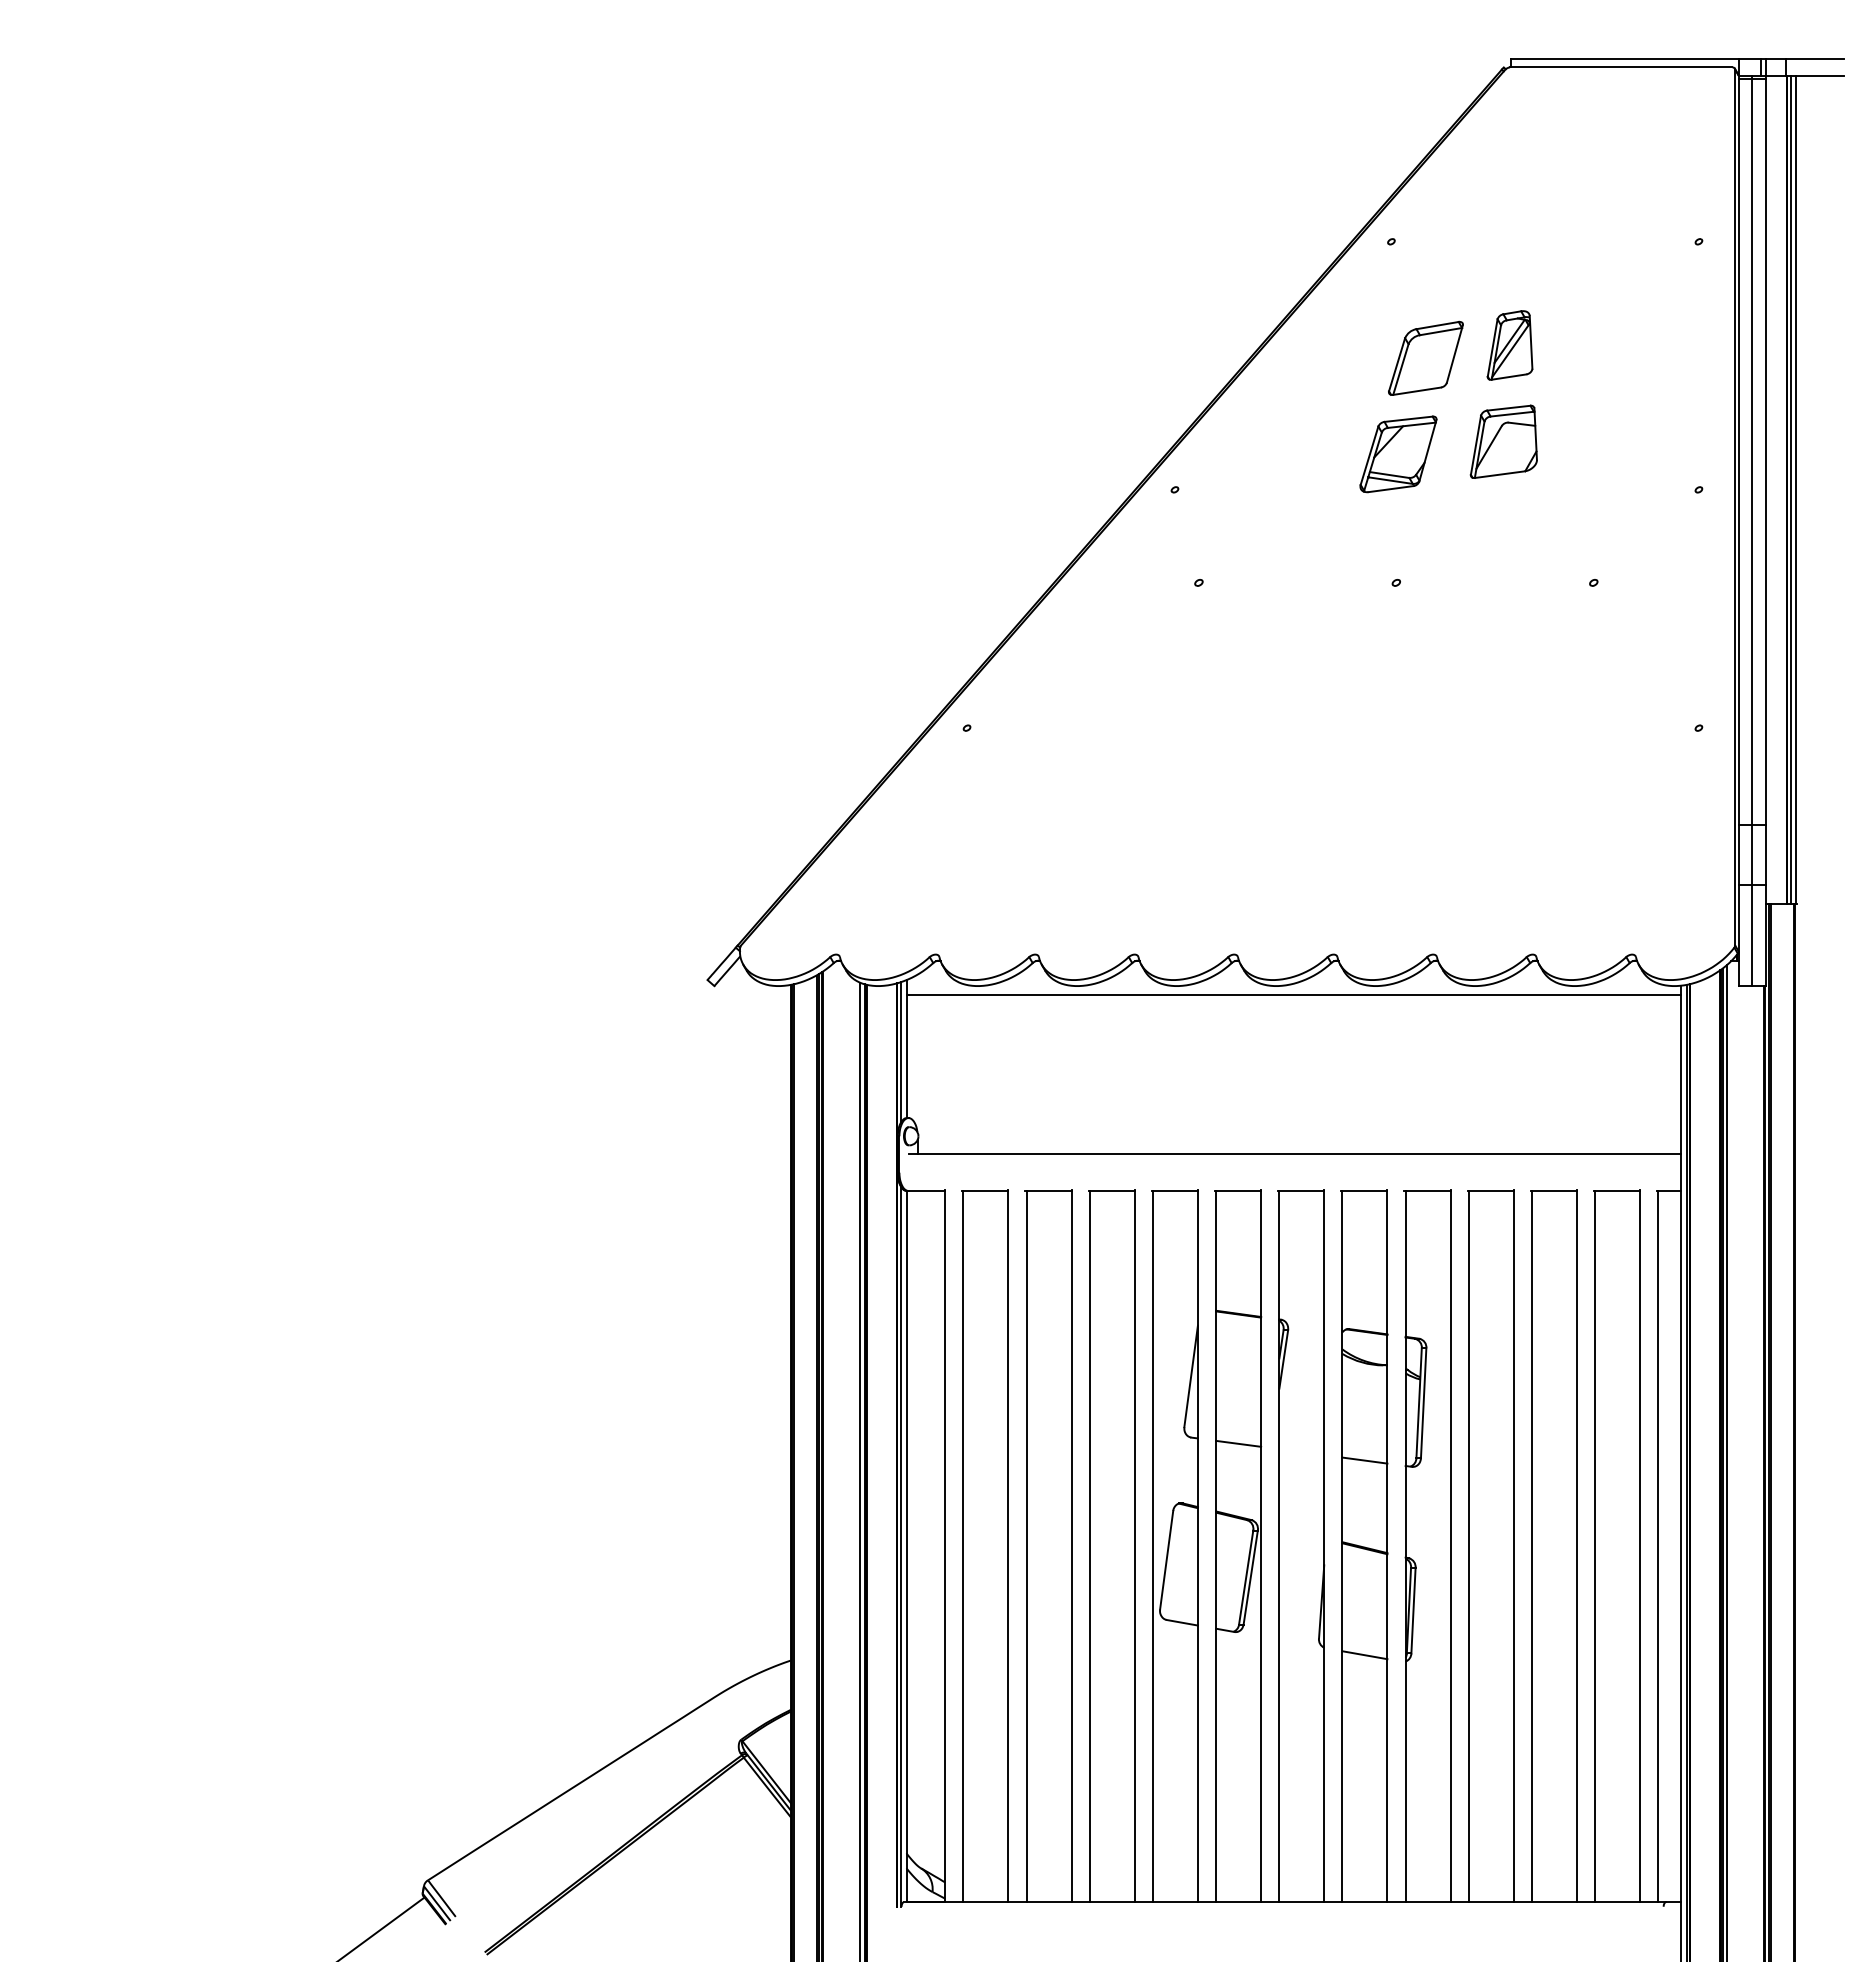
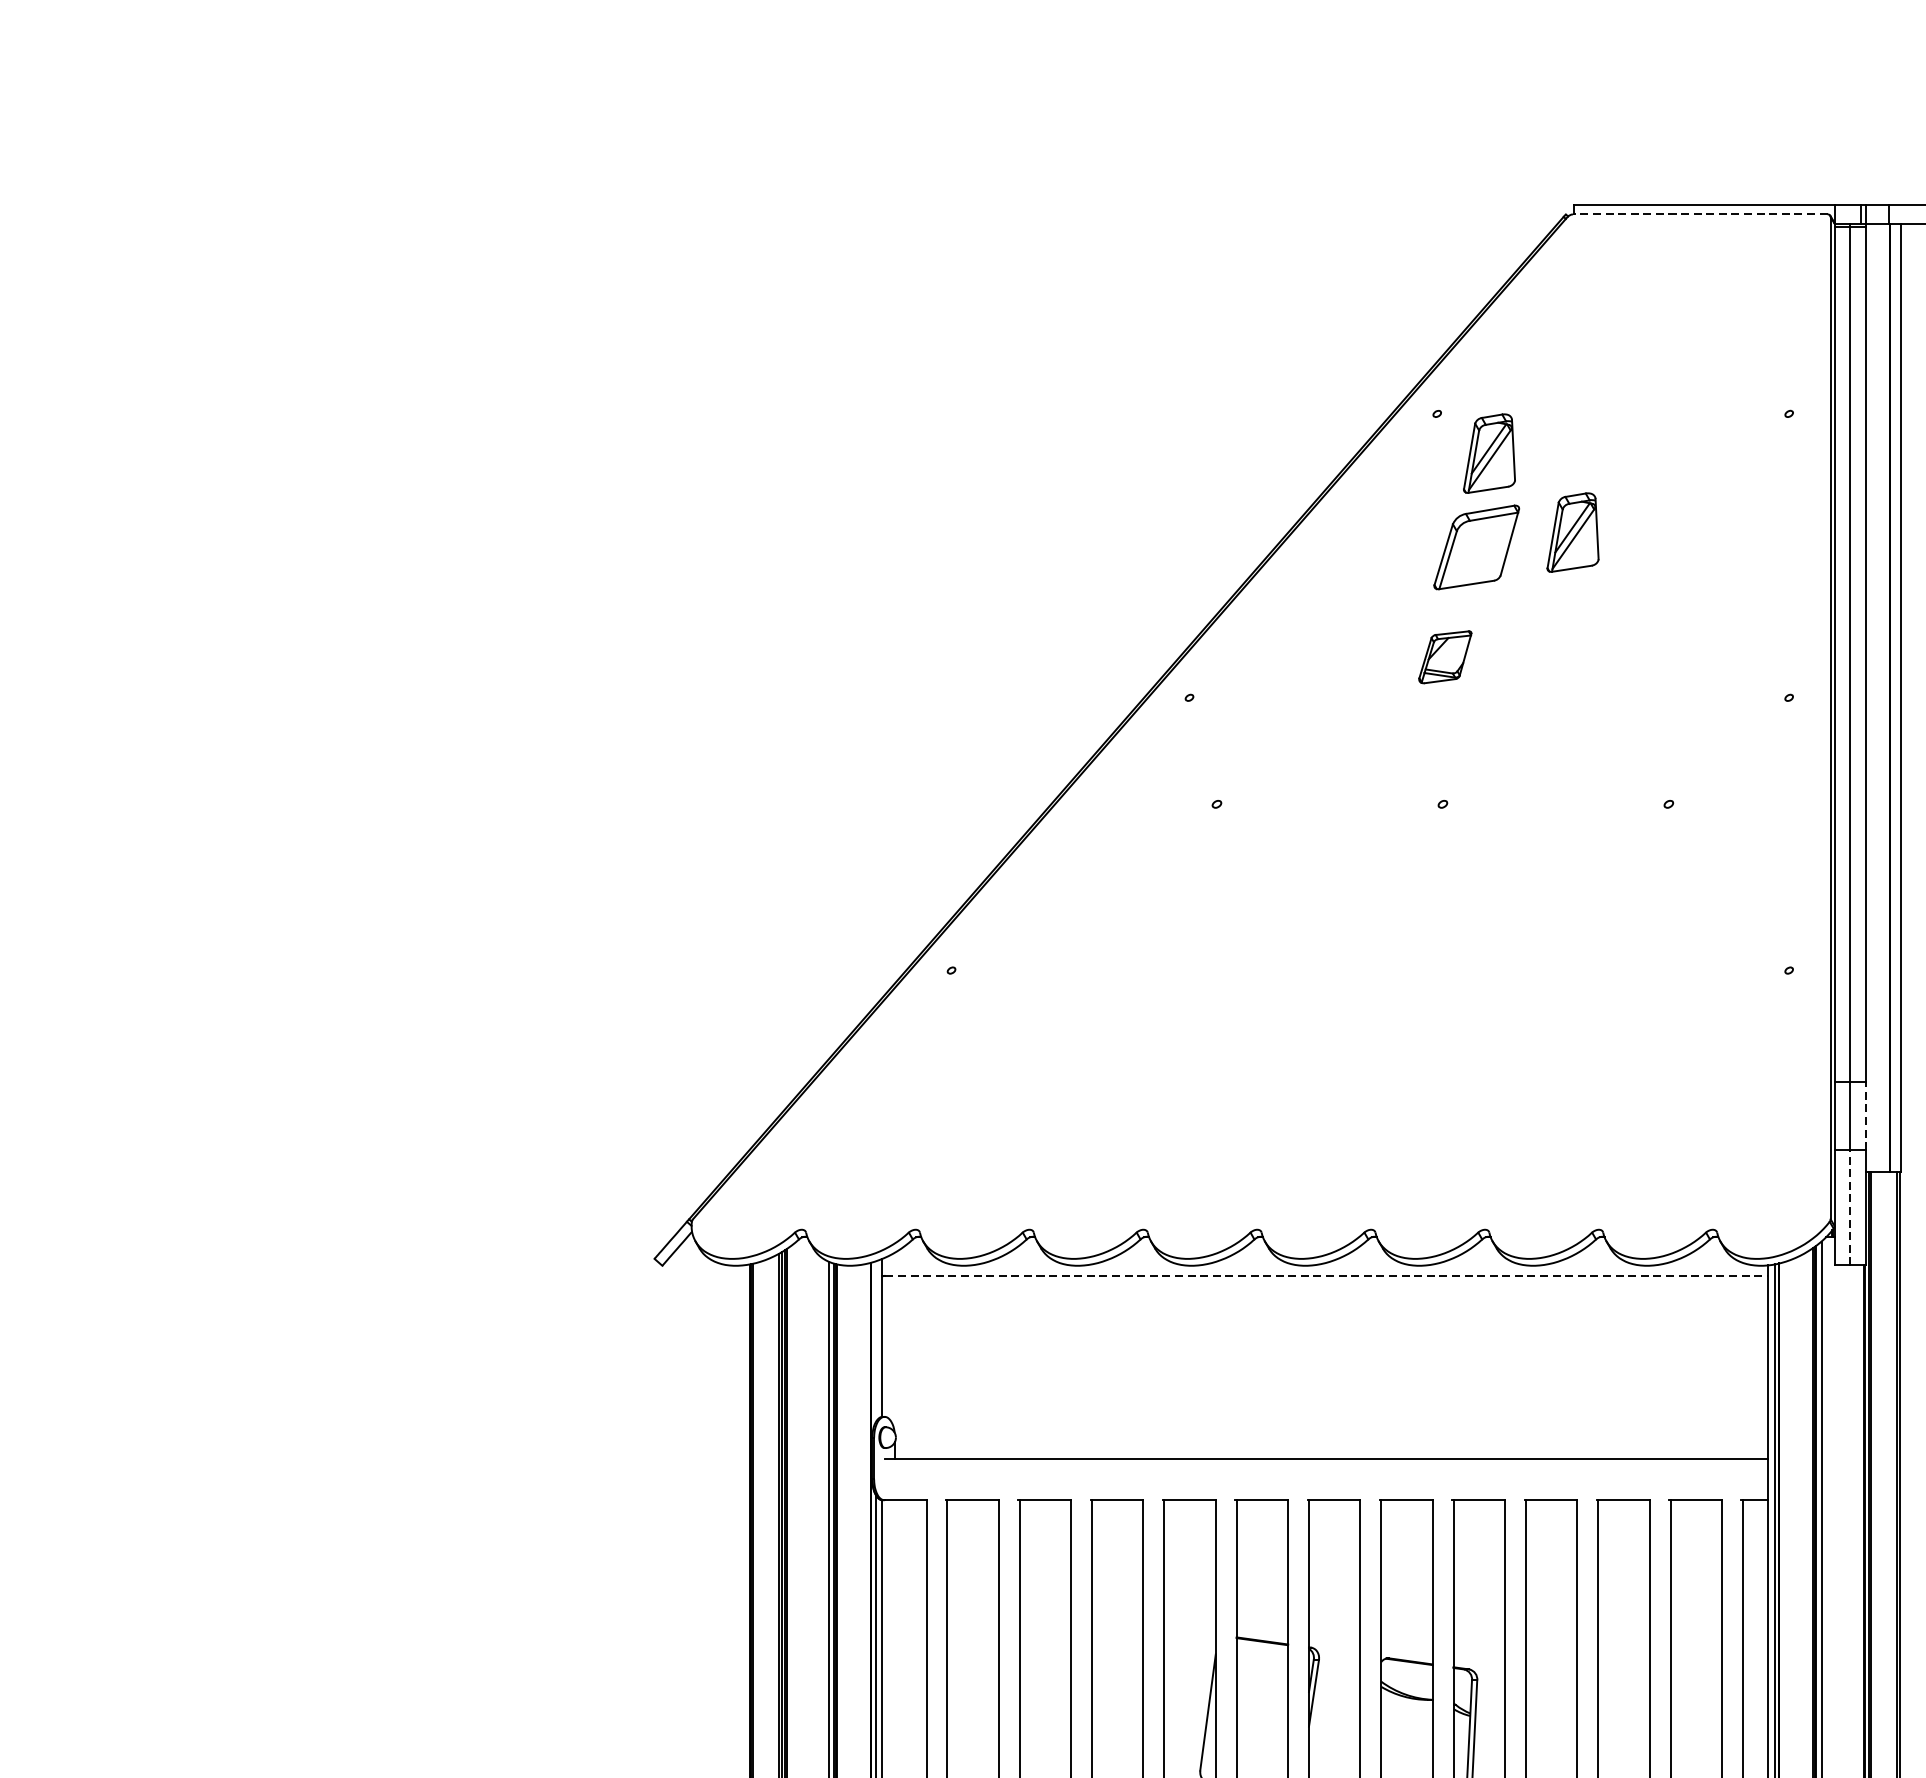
line: (1620, 67) -> (1699, 214), solid -> dashed
part: (1436, 276) -> (1488, 453), added
part: (1503, 441) -> (1565, 642), removed
part: (1398, 454) -> (1445, 657), size x0.6
line: (1790, 489) -> (1893, 697), removed
line: (1766, 855) -> (1866, 1116), solid -> dashed
line: (1752, 934) -> (1850, 1206), solid -> dashed
line: (1295, 994) -> (1327, 1275), solid -> dashed
line: (900, 1052) -> (875, 1341), removed

